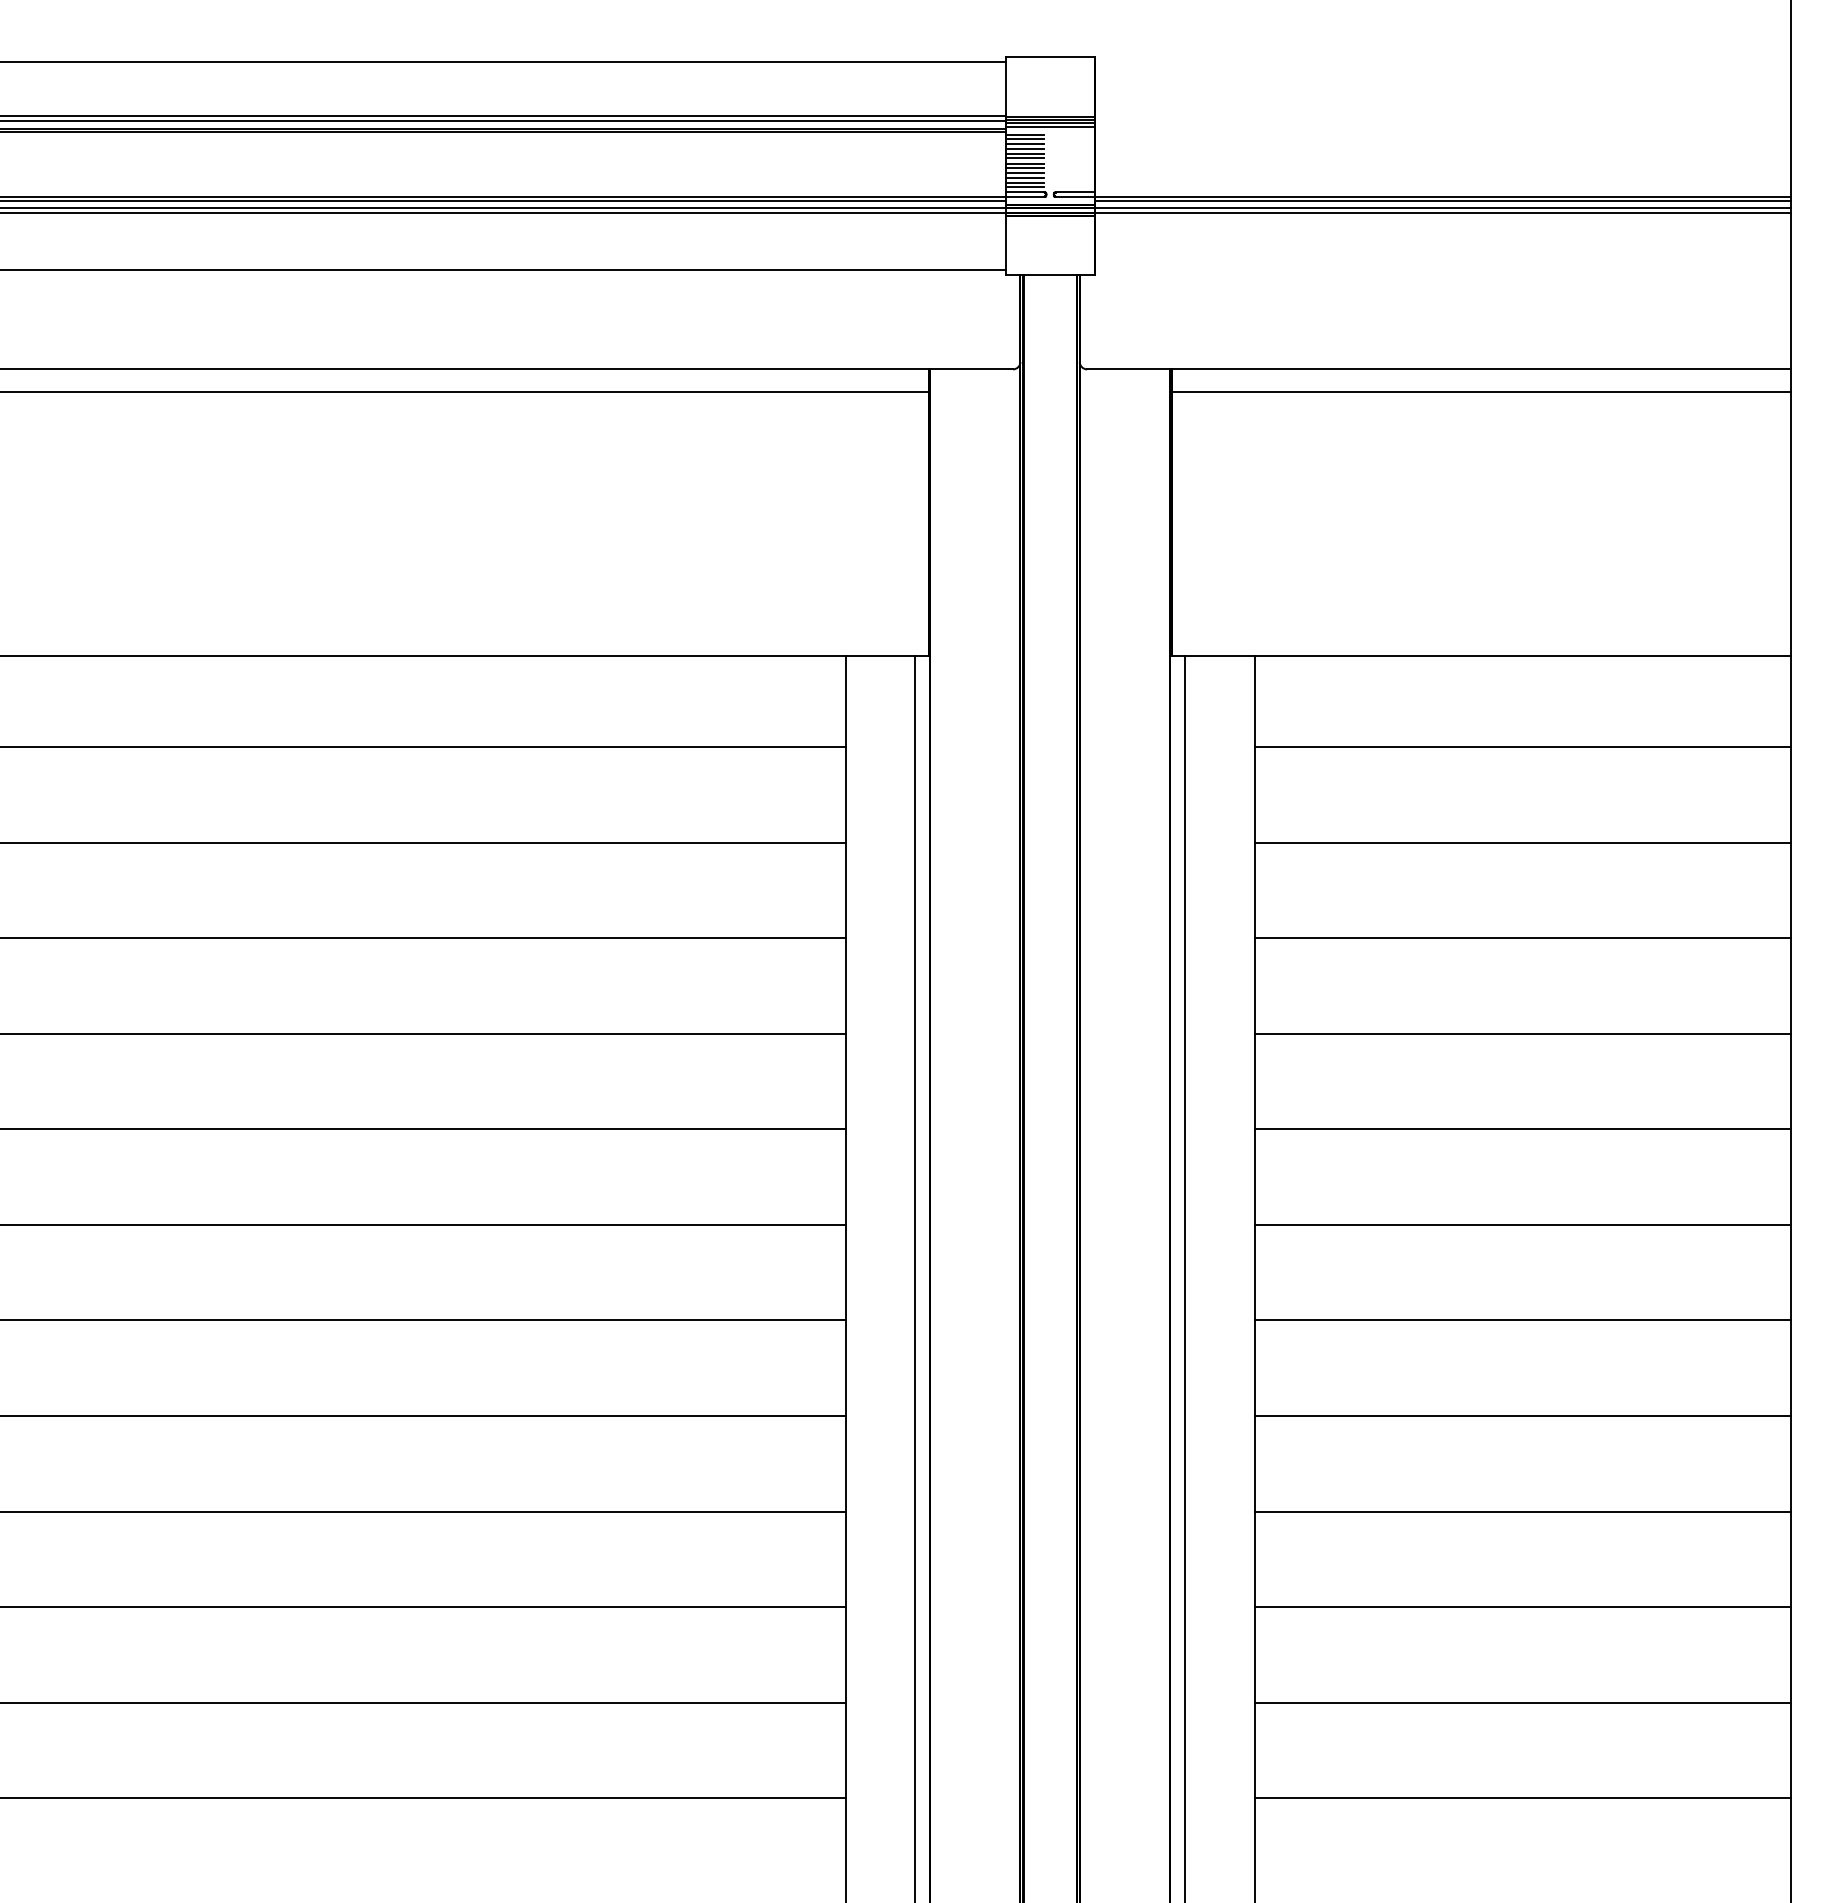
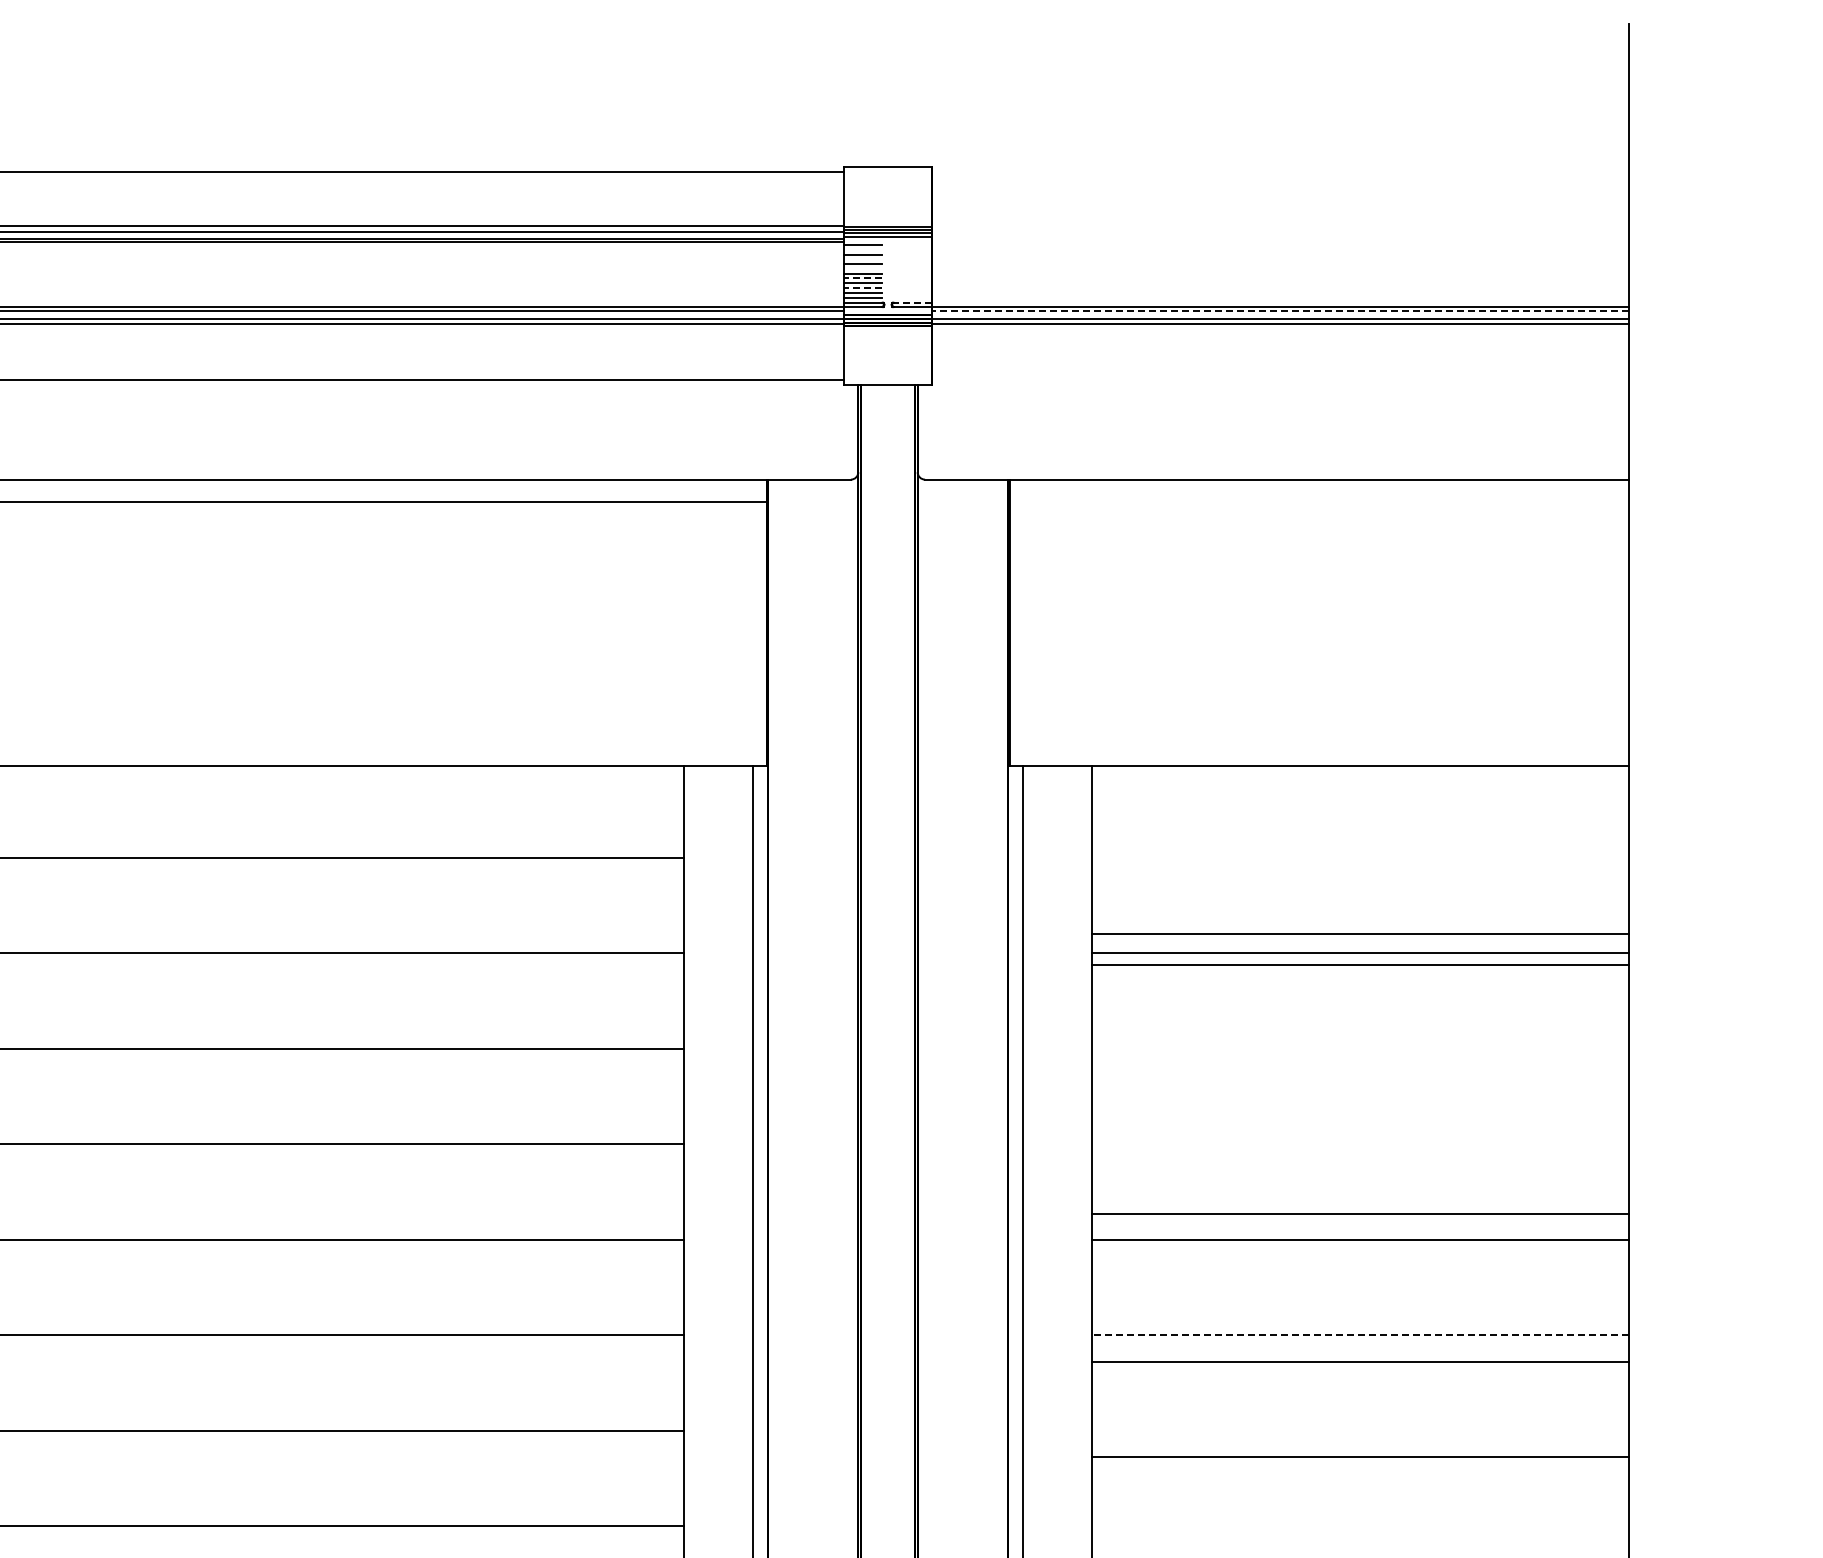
line: (1024, 139) -> (862, 249), removed
line: (1024, 148) -> (862, 258), removed
line: (1024, 158) -> (862, 268), removed
line: (1024, 168) -> (862, 278), solid -> dashed
line: (1024, 177) -> (862, 287), solid -> dashed
line: (1074, 192) -> (912, 302), solid -> dashed
line: (1442, 201) -> (1280, 311), solid -> dashed
line: (1480, 391) -> (1318, 501), removed
line: (1522, 747) -> (1360, 933), moved
line: (1522, 938) -> (1360, 964), moved
line: (1522, 1033) -> (1360, 1213), moved
line: (1522, 1224) -> (1360, 1334), solid -> dashed
line: (1522, 1320) -> (1360, 1361), moved
line: (1522, 1416) -> (1360, 1457), moved

